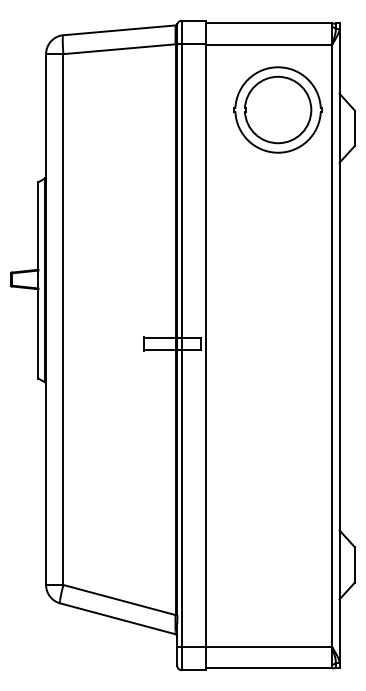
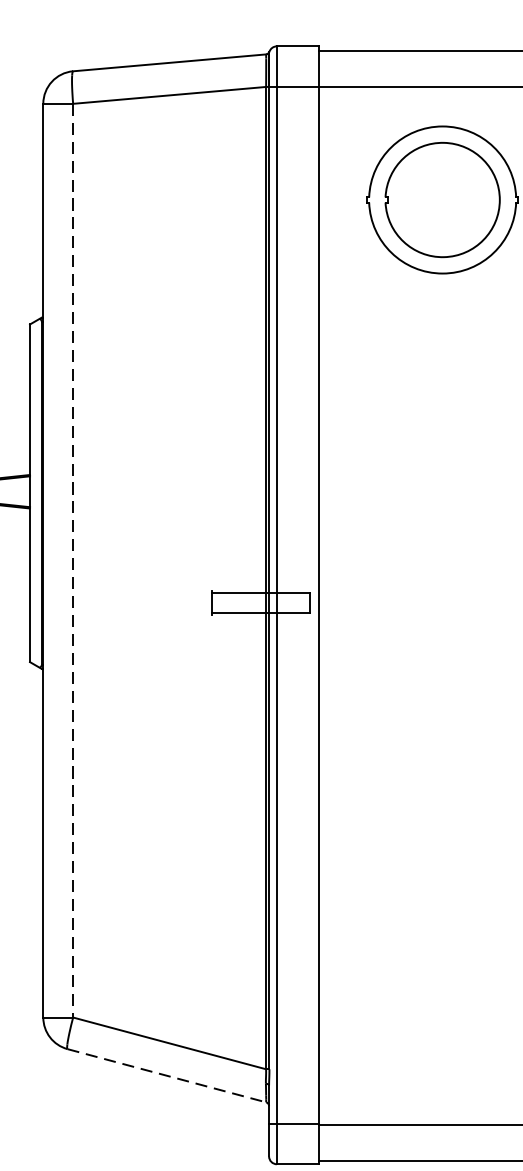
line: (63, 320) -> (73, 562), solid -> dashed
line: (117, 618) -> (166, 1075), solid -> dashed

